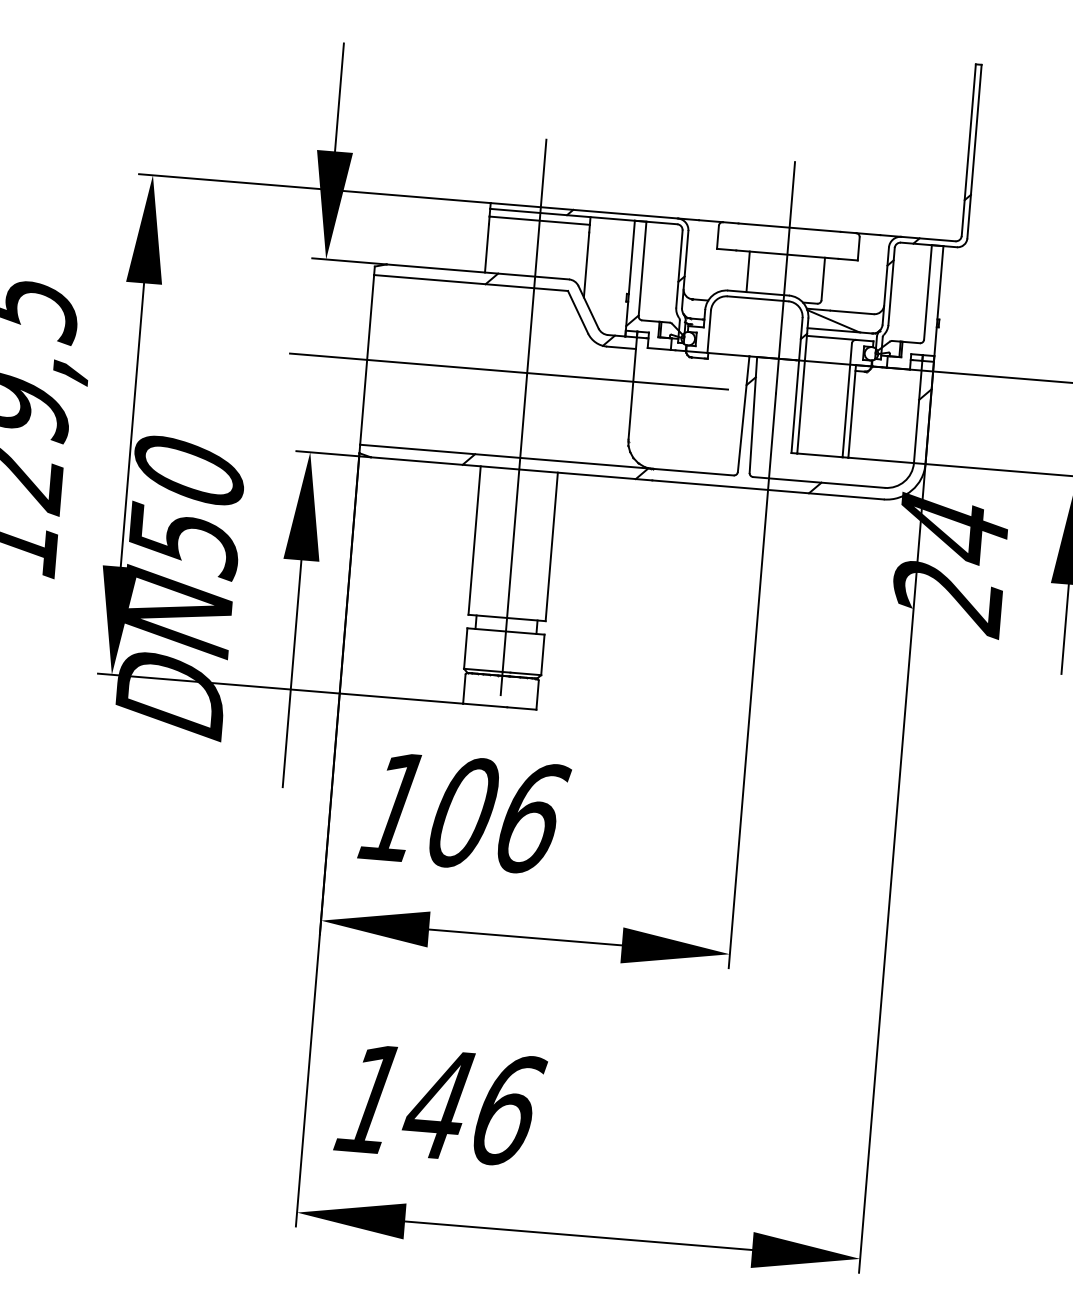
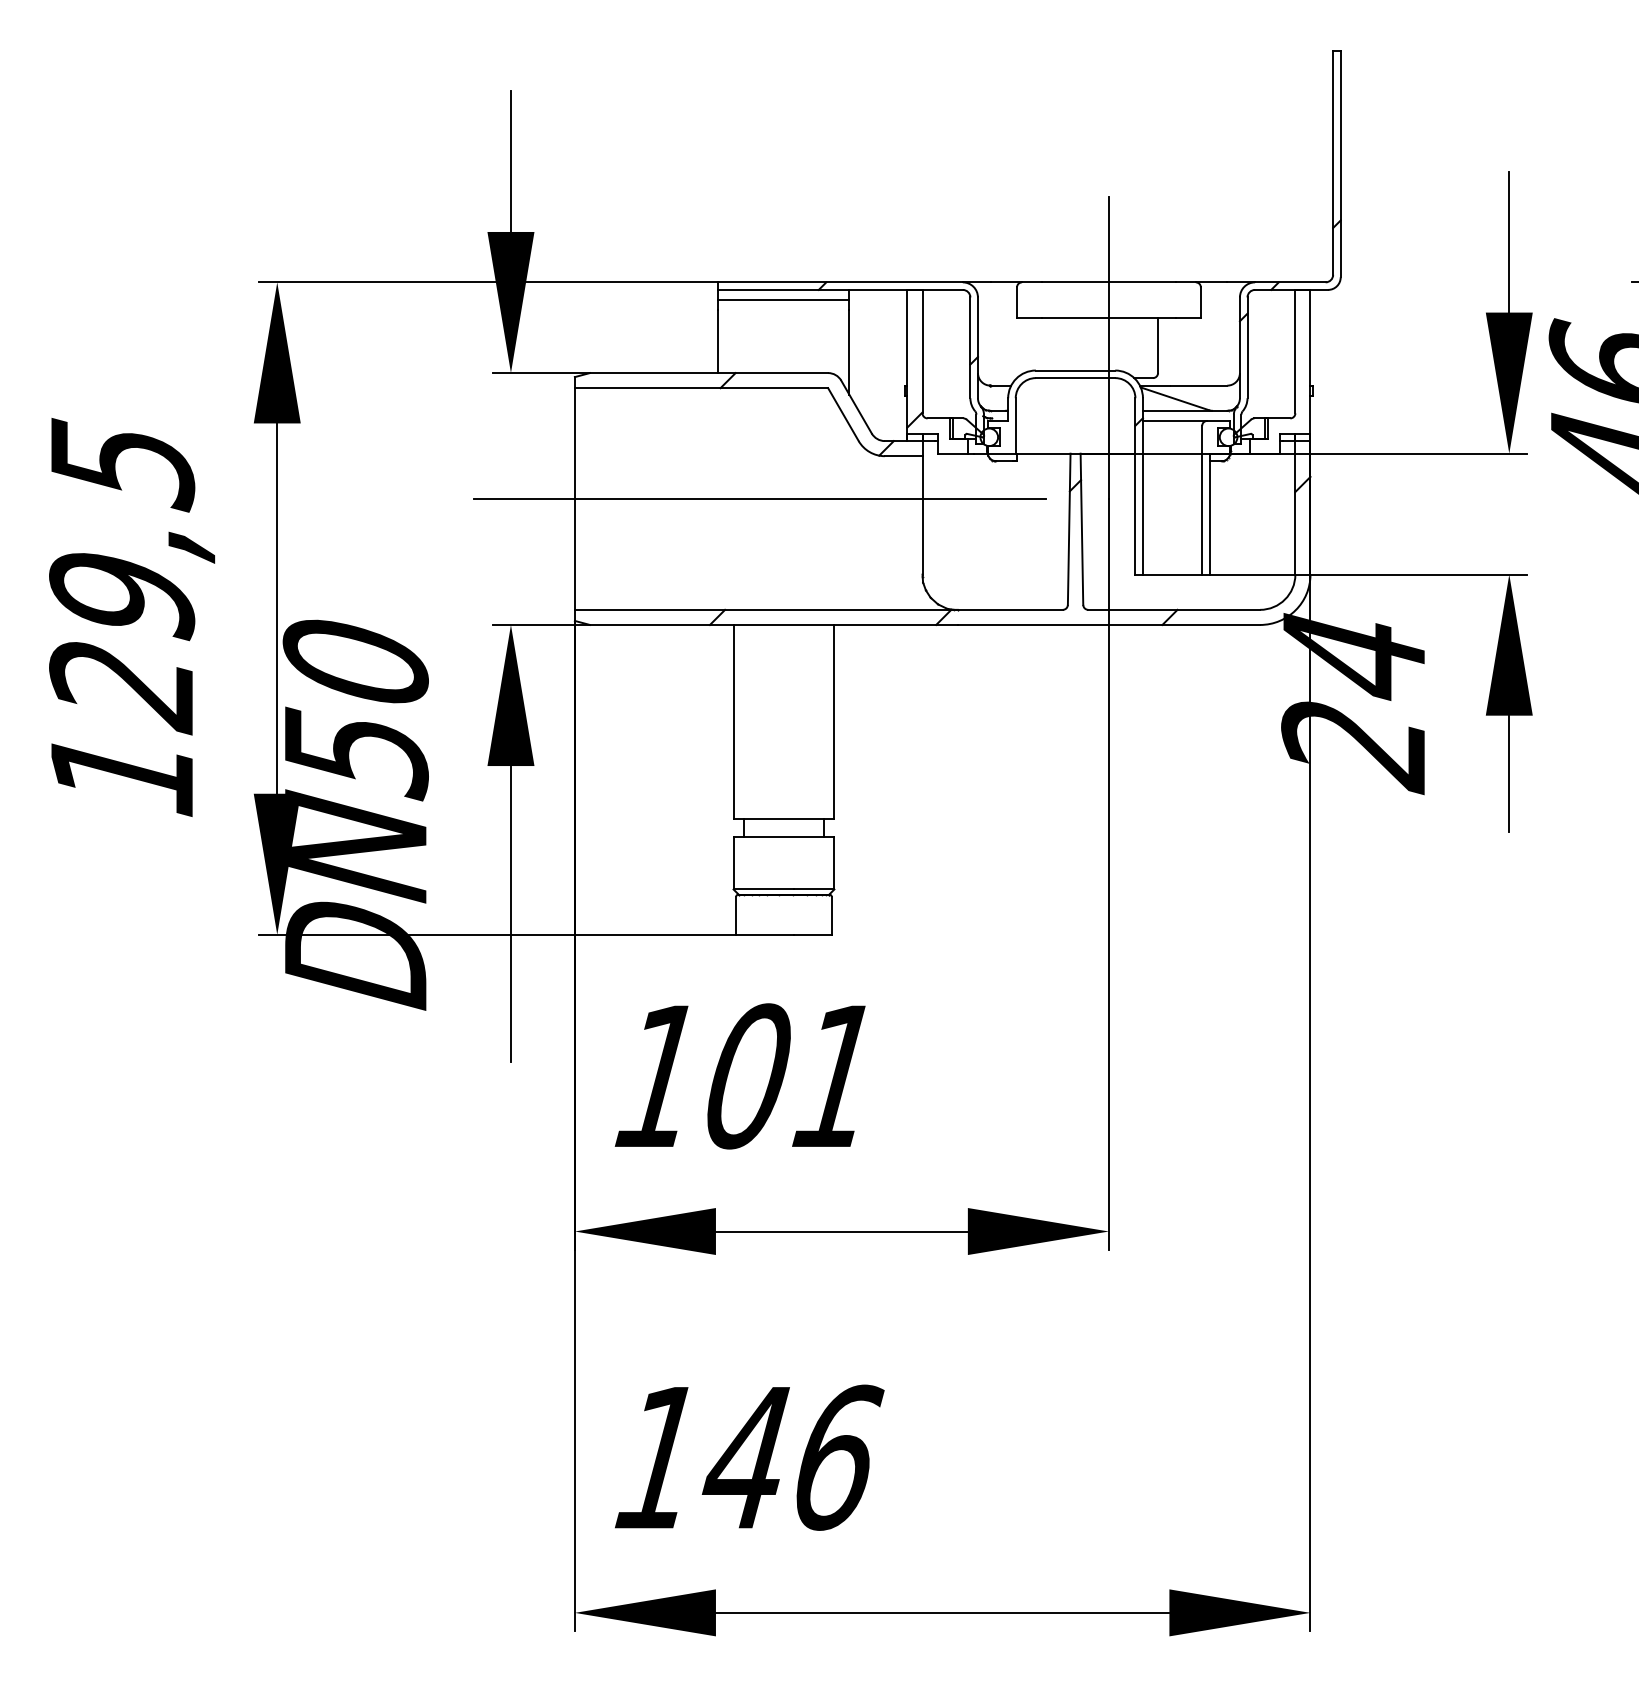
line: (747, 271) -> (1059, 343), removed
line: (523, 417) -> (783, 556), removed
text: (532, 818) -> (838, 1076), 106 -> 101

